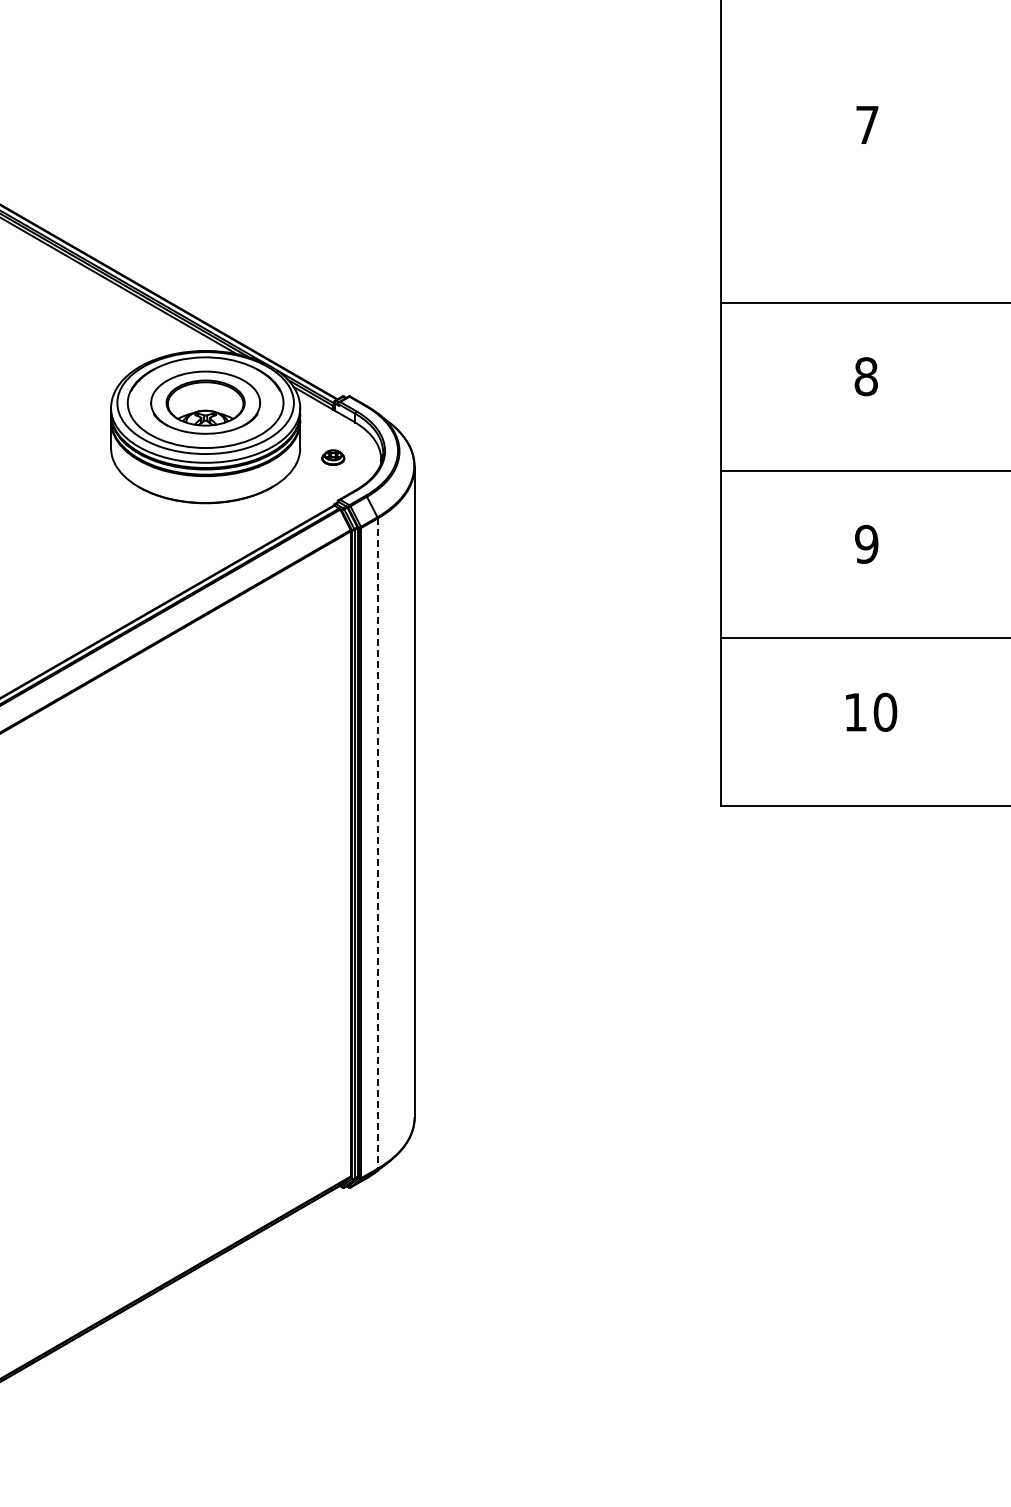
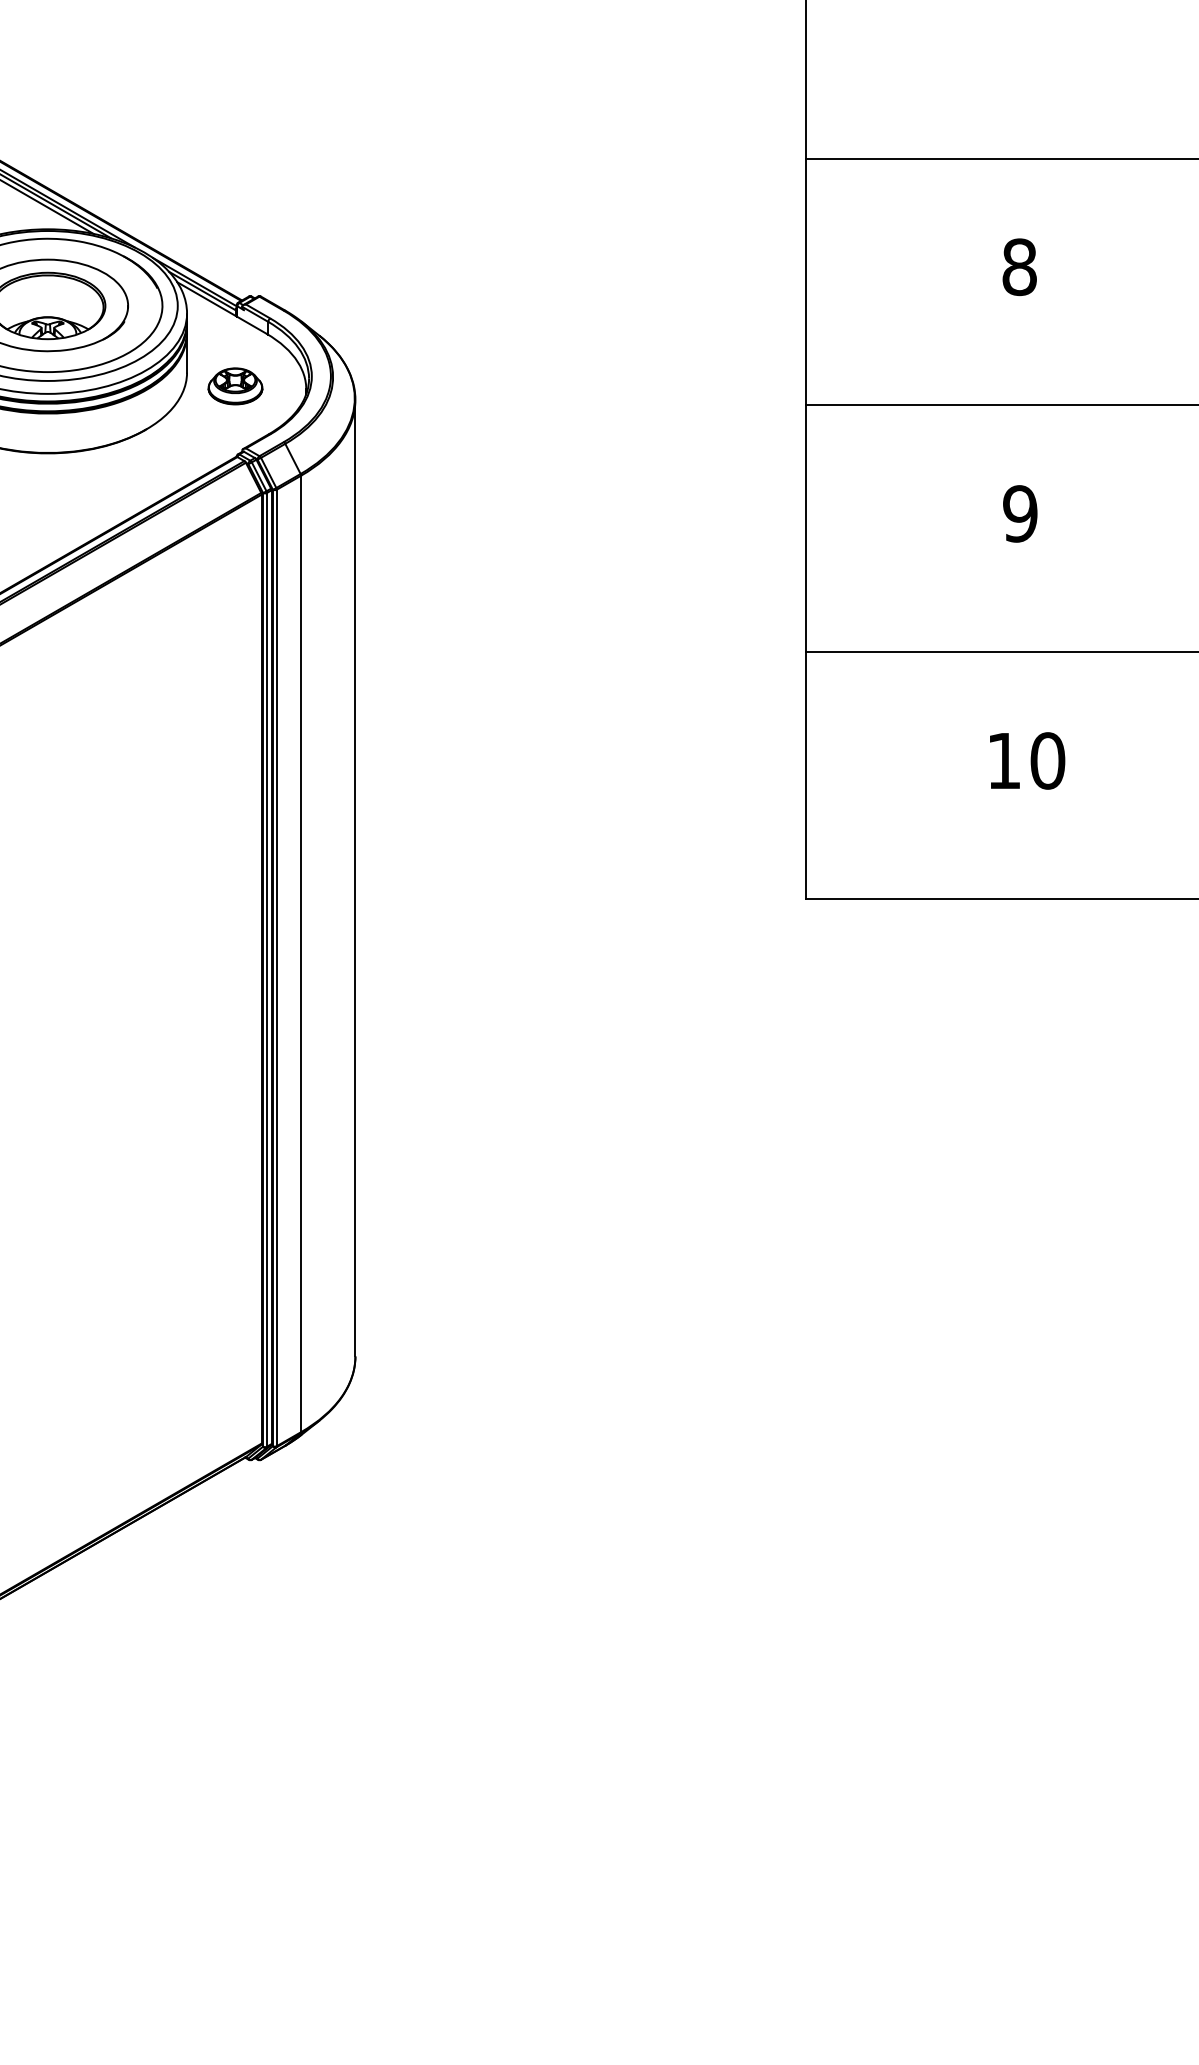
part: (333, 457) -> (235, 386), size x1.67
line: (377, 844) -> (300, 955), dashed -> solid

